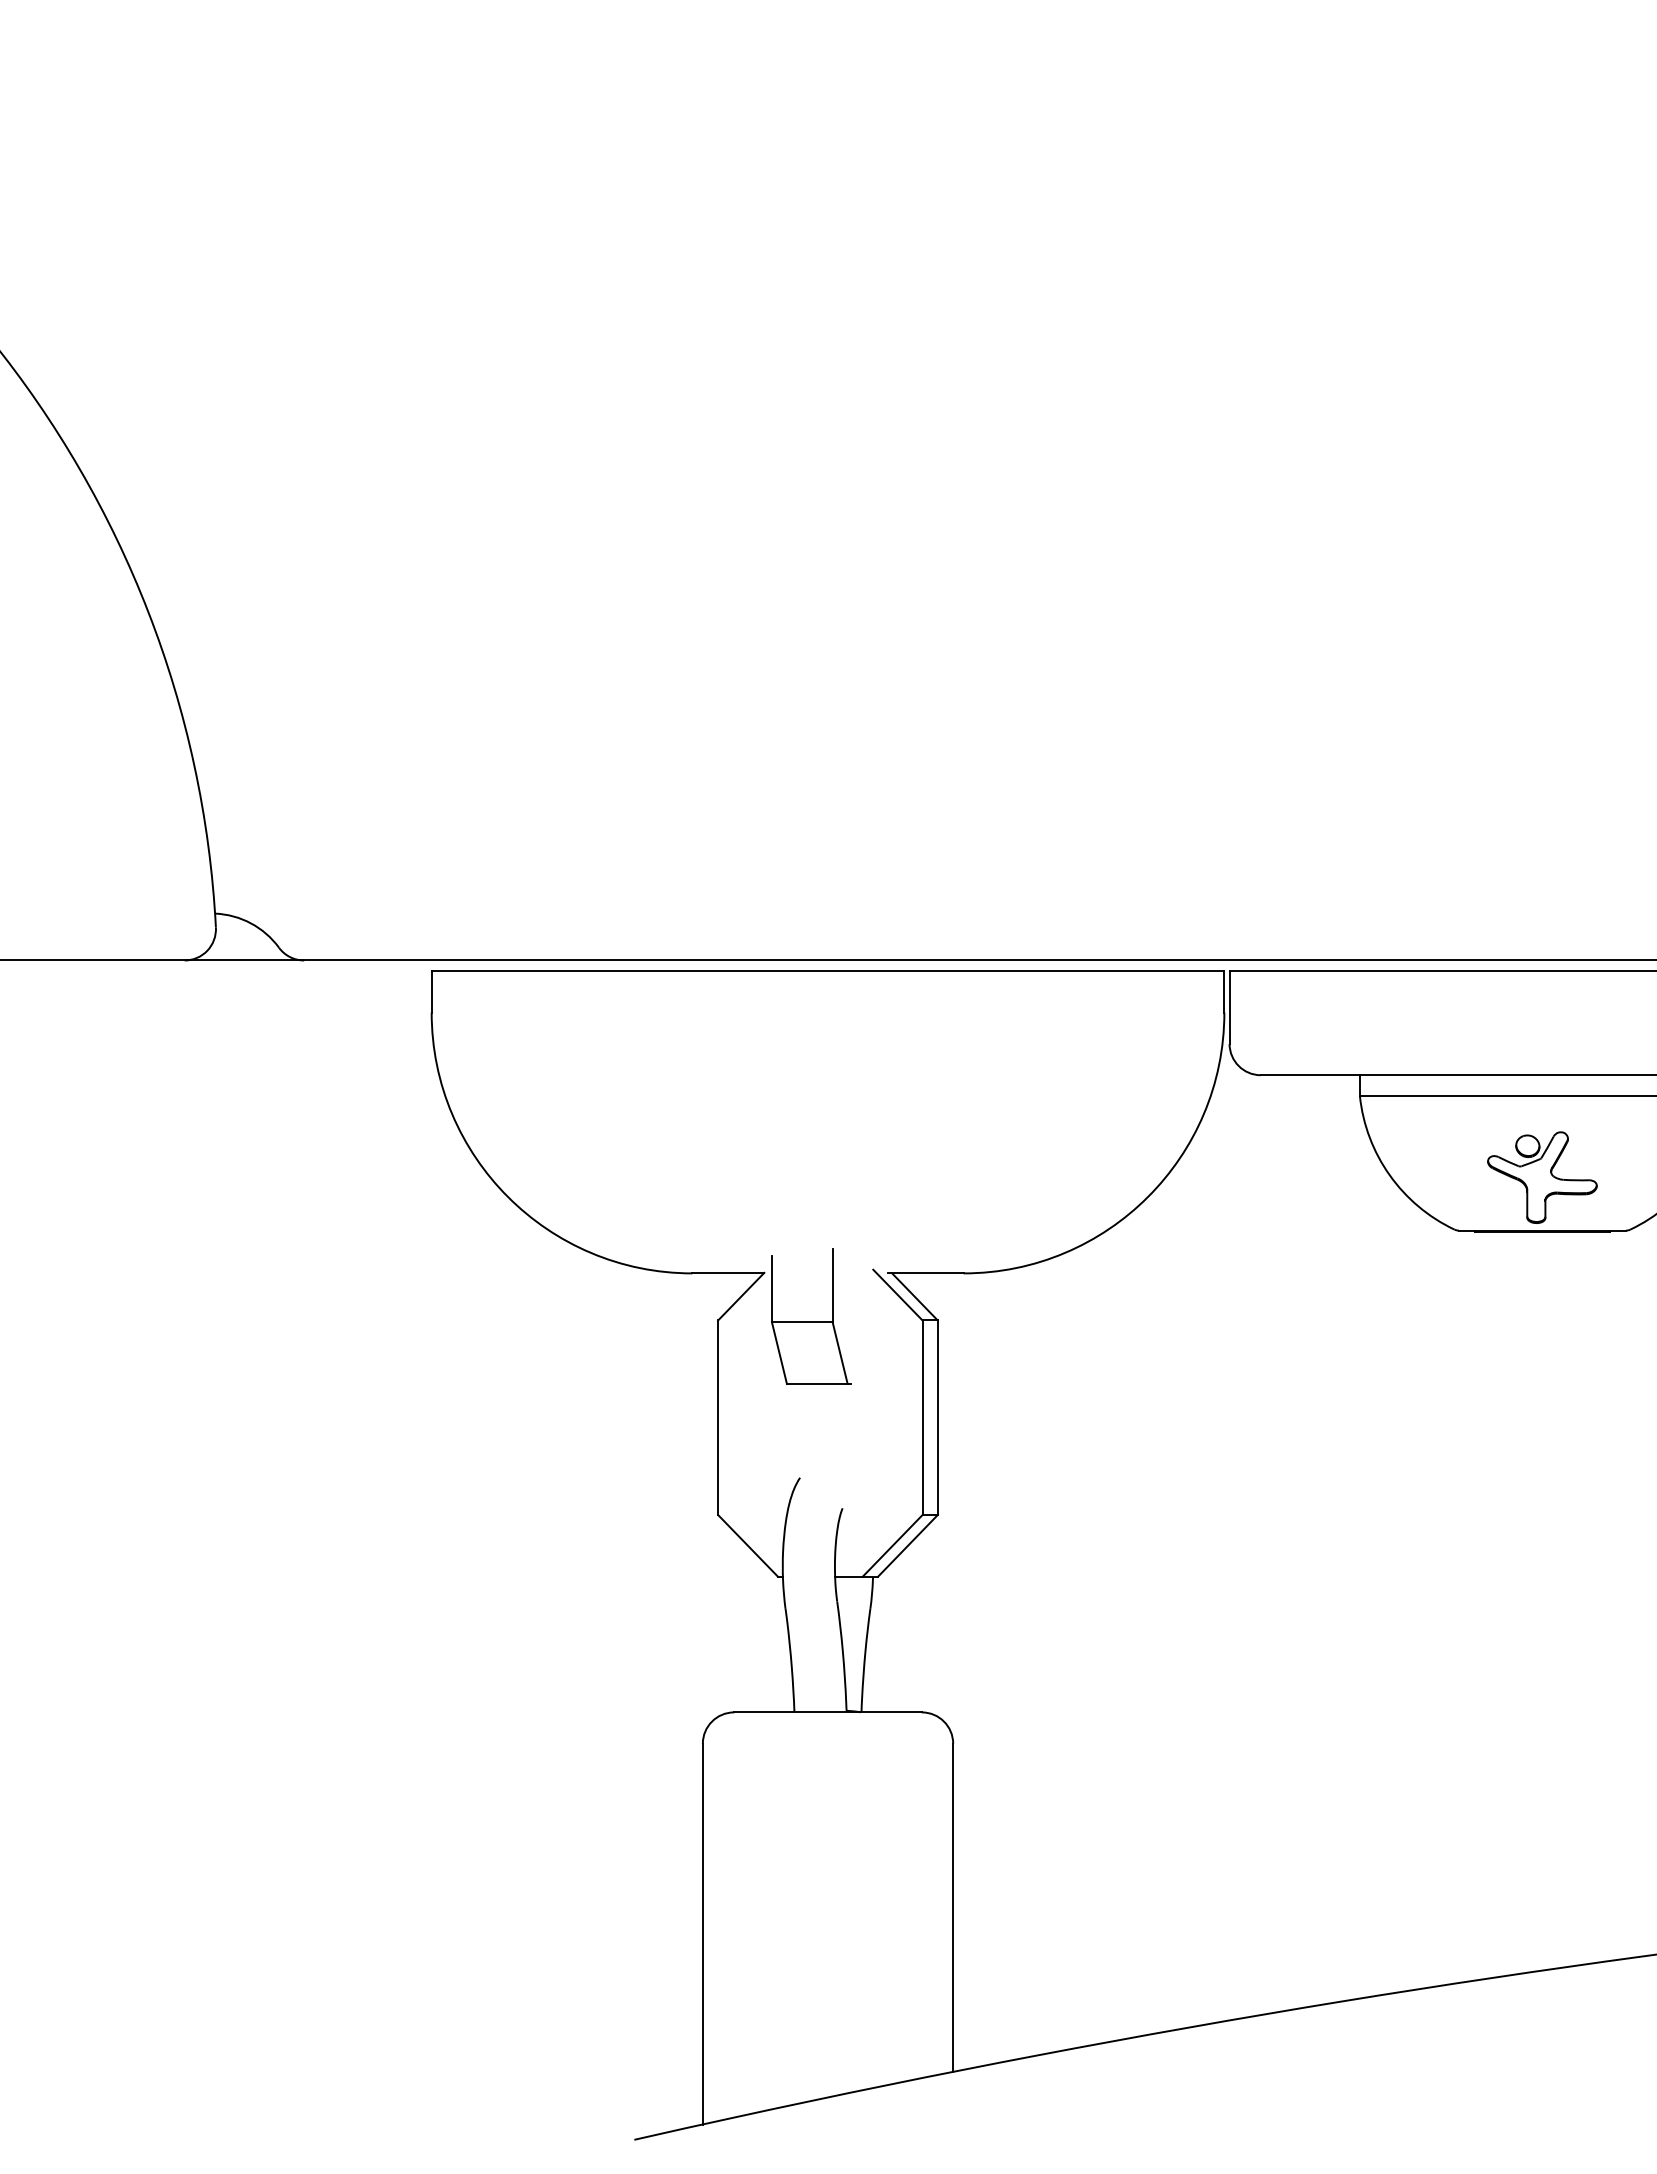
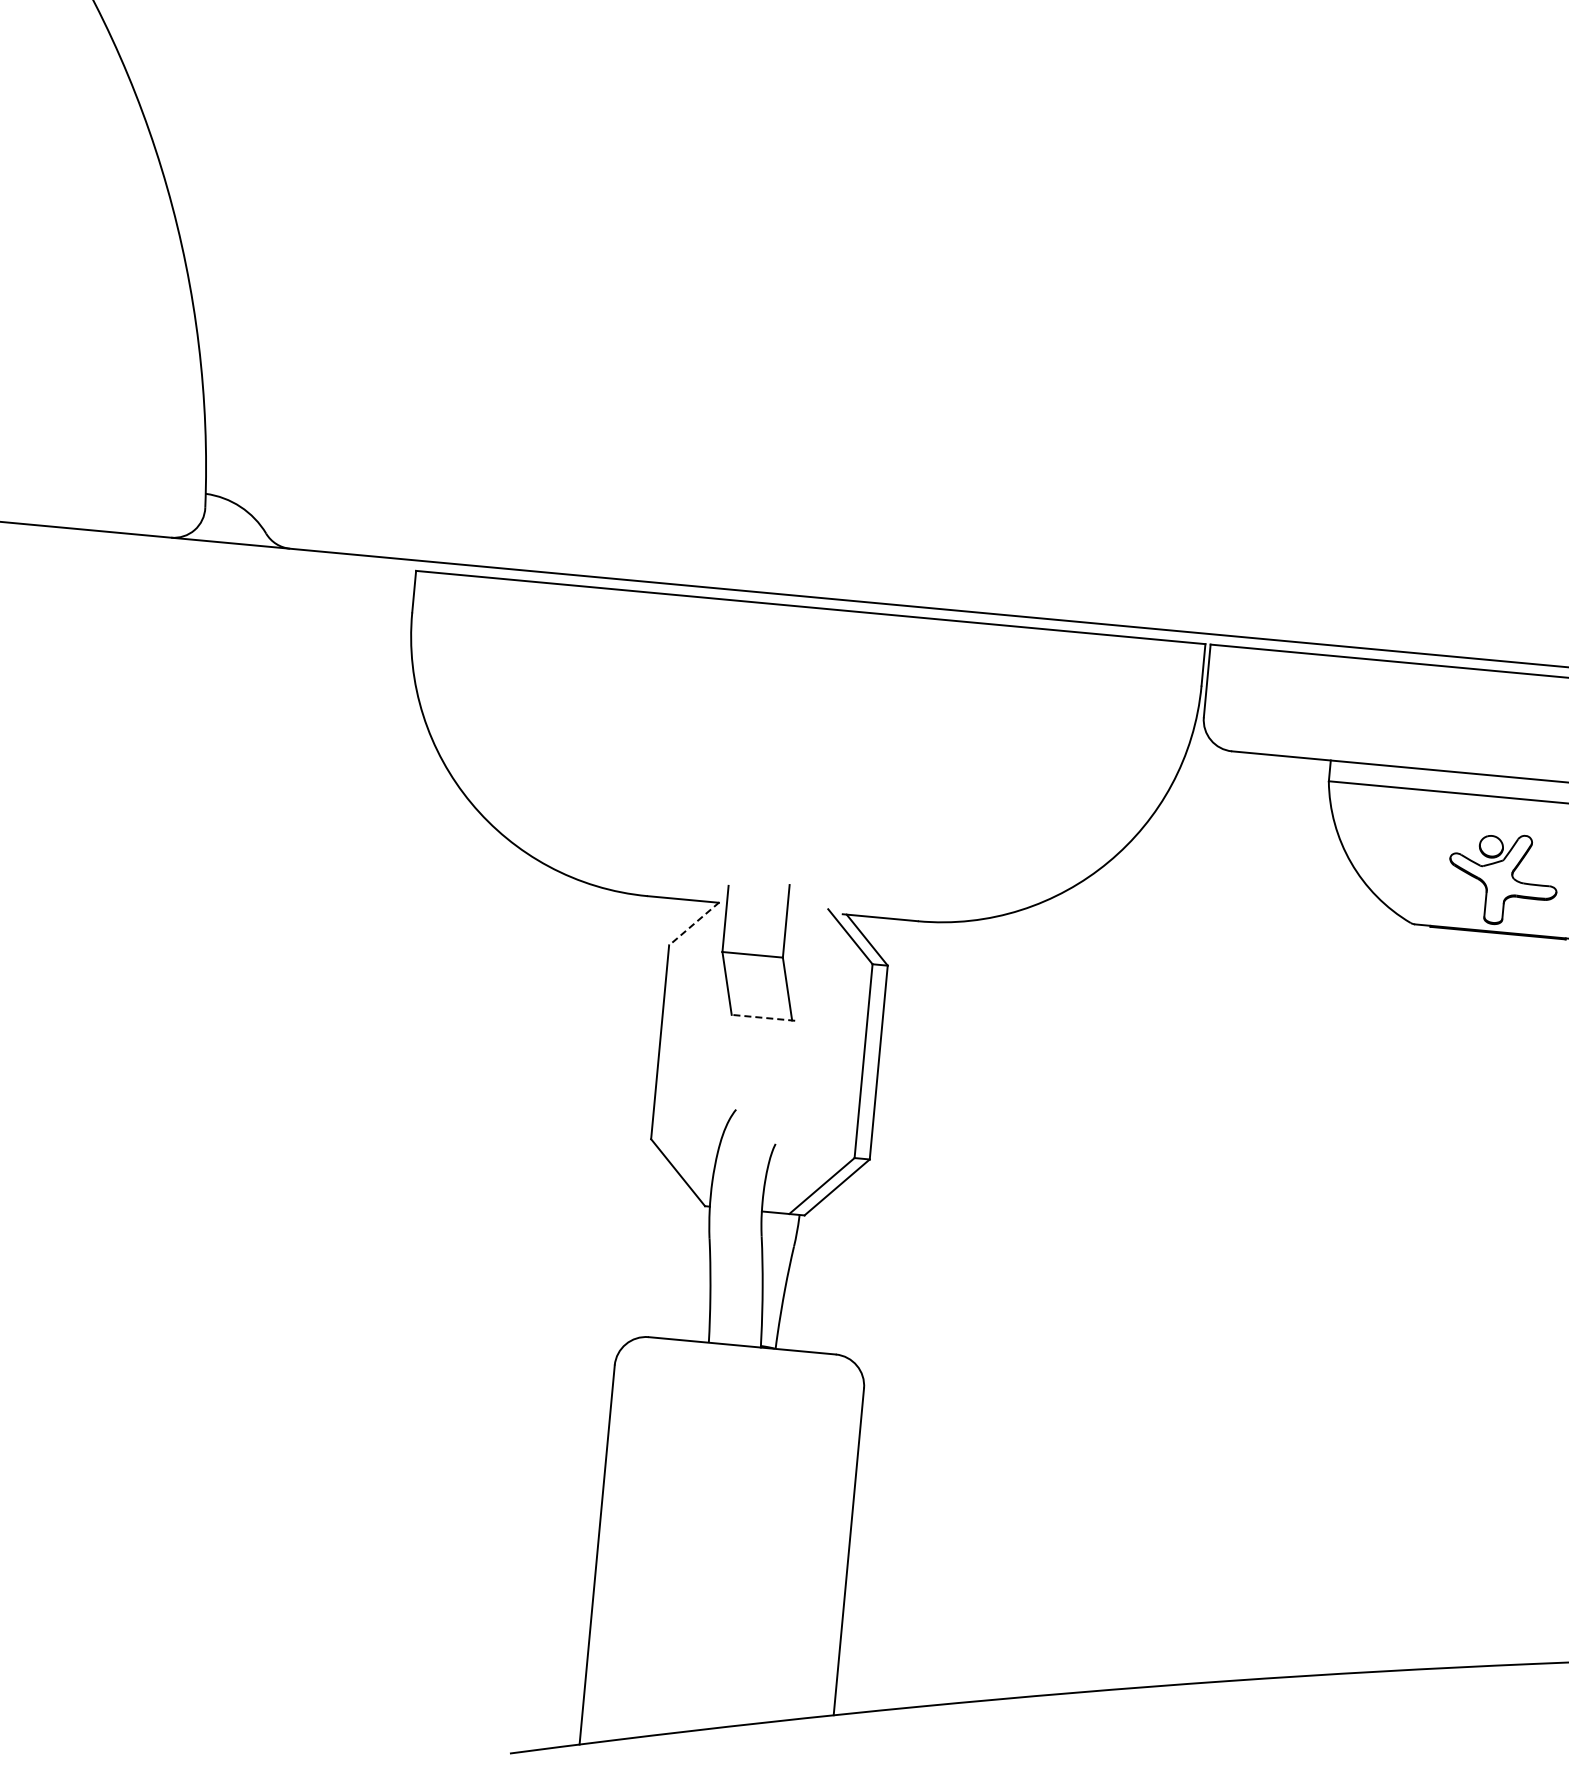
line: (740, 1297) -> (693, 924), solid -> dashed
line: (818, 1383) -> (763, 1017), solid -> dashed

